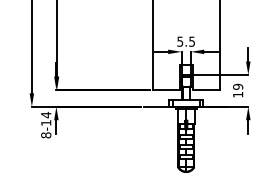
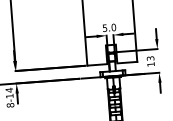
text: (192, 41) -> (114, 27), 5.5 -> 5.0
text: (238, 86) -> (150, 58), 19 -> 13

